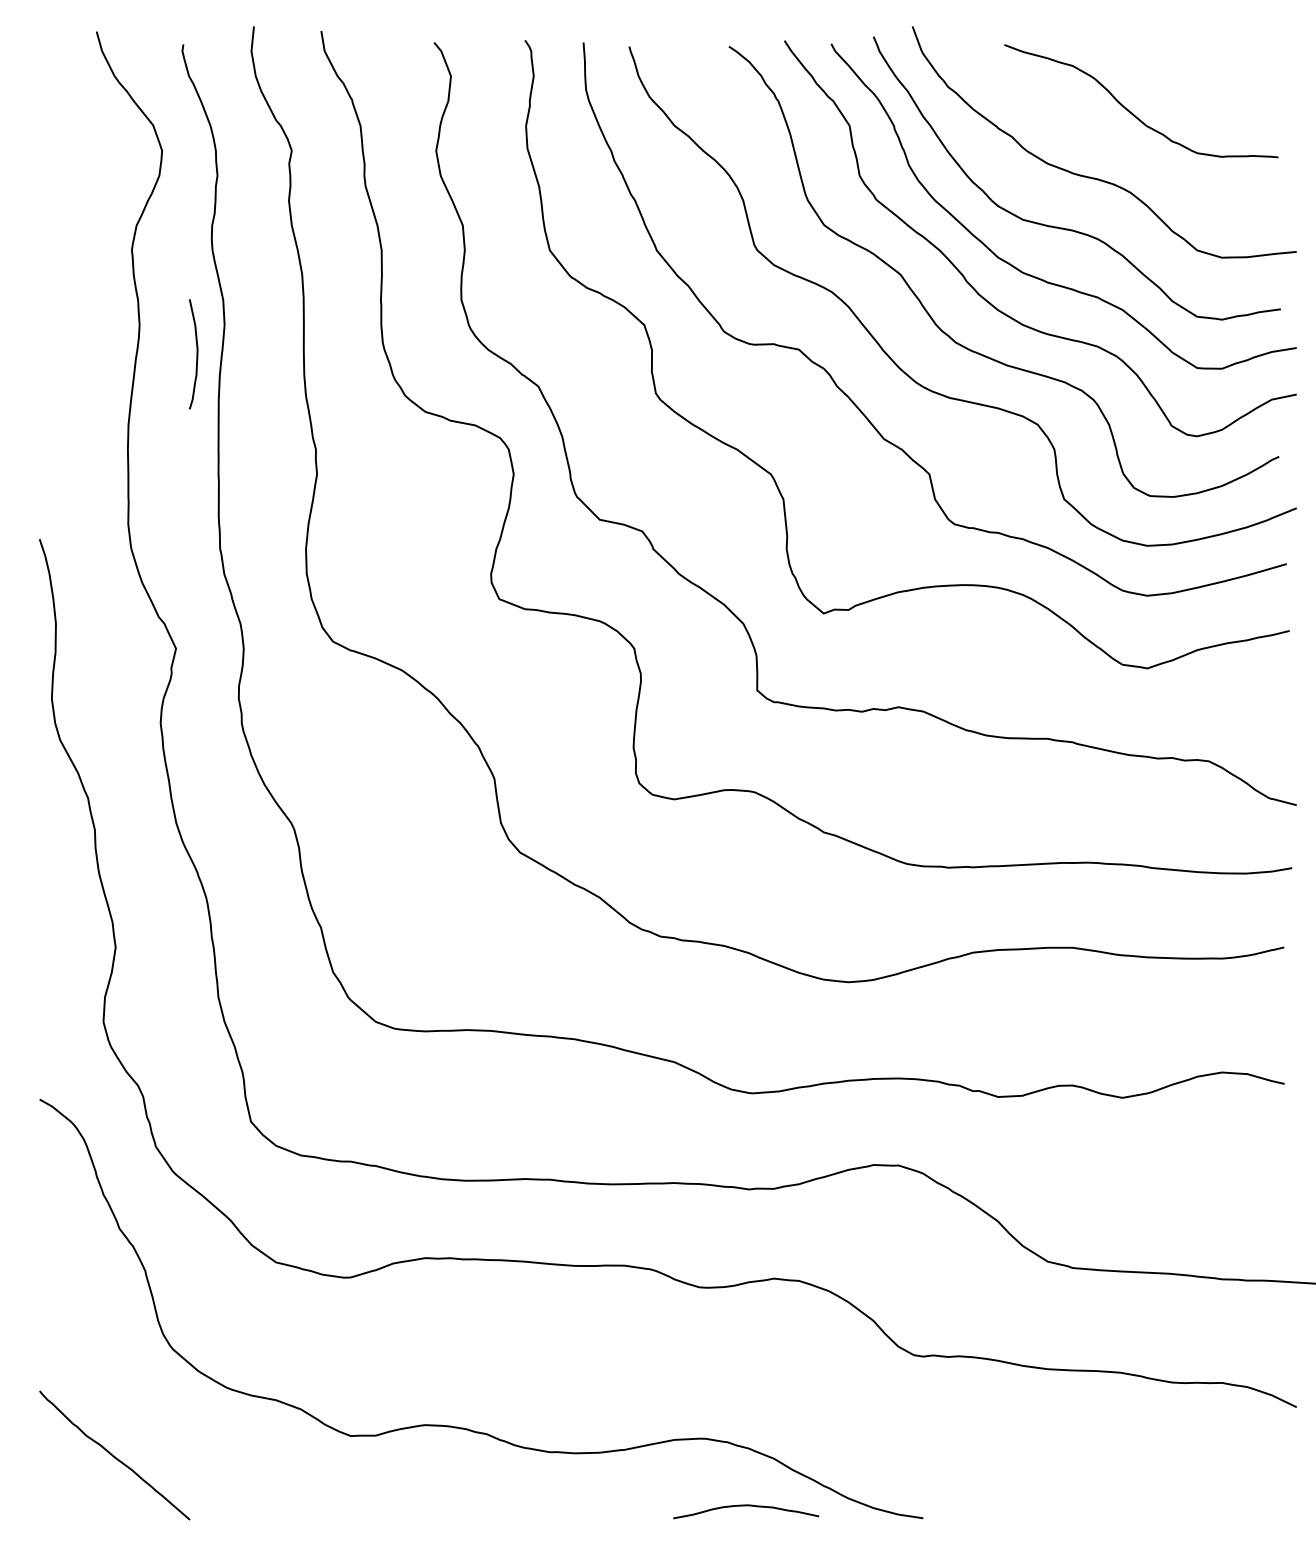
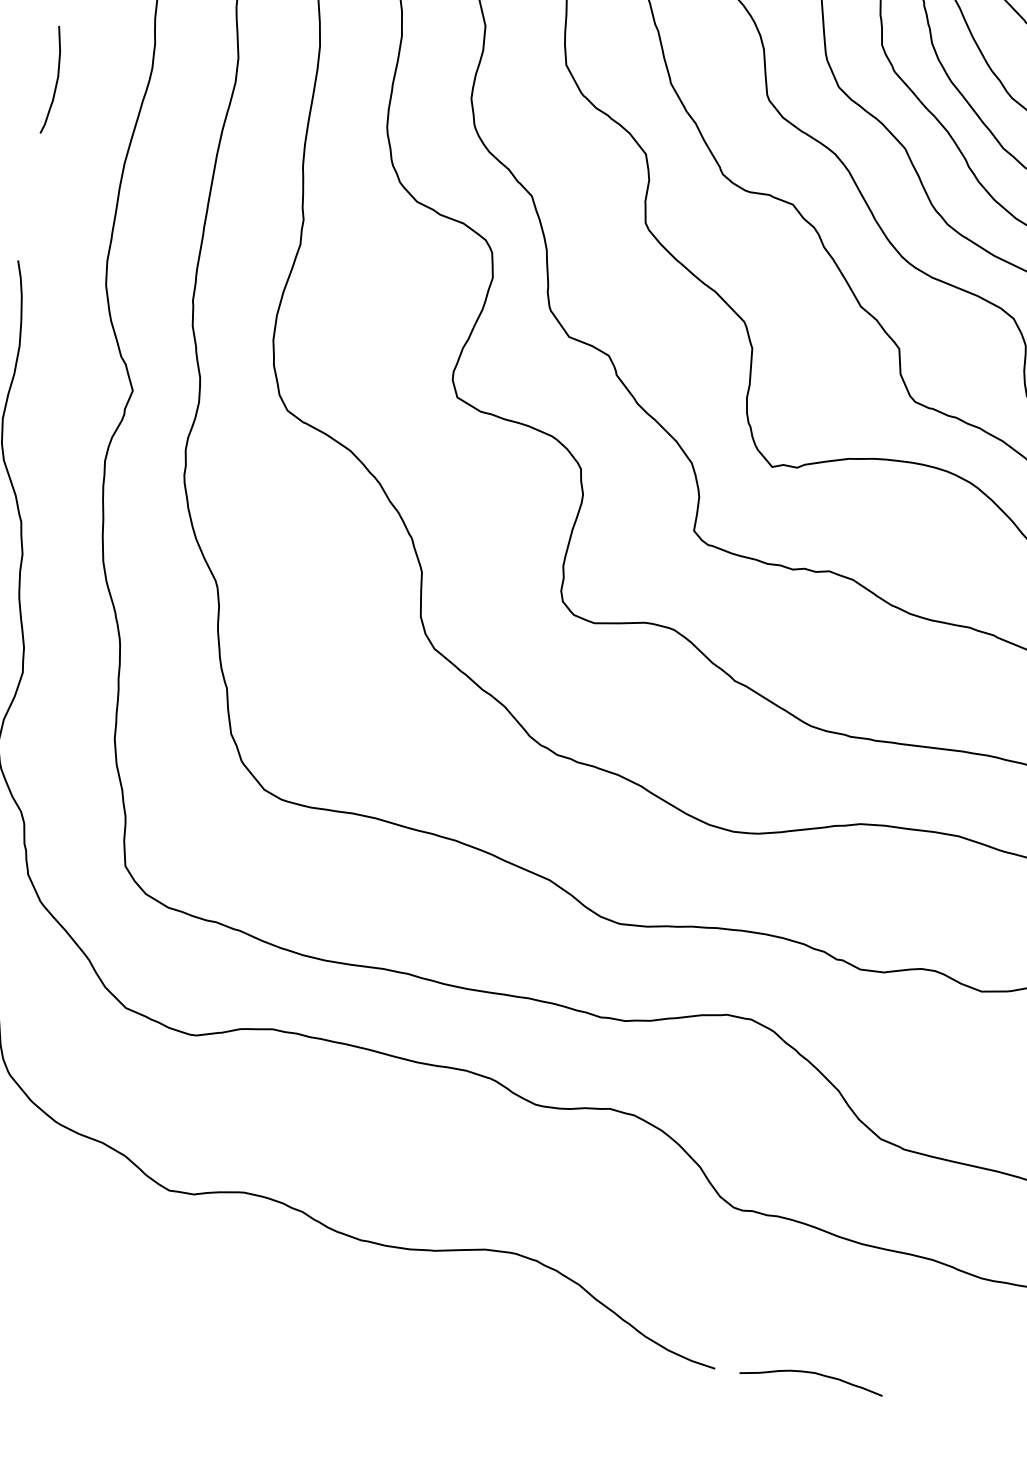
curve: (196, 354) -> (56, 80), moved
curve: (746, 1506) -> (813, 1373), moved

